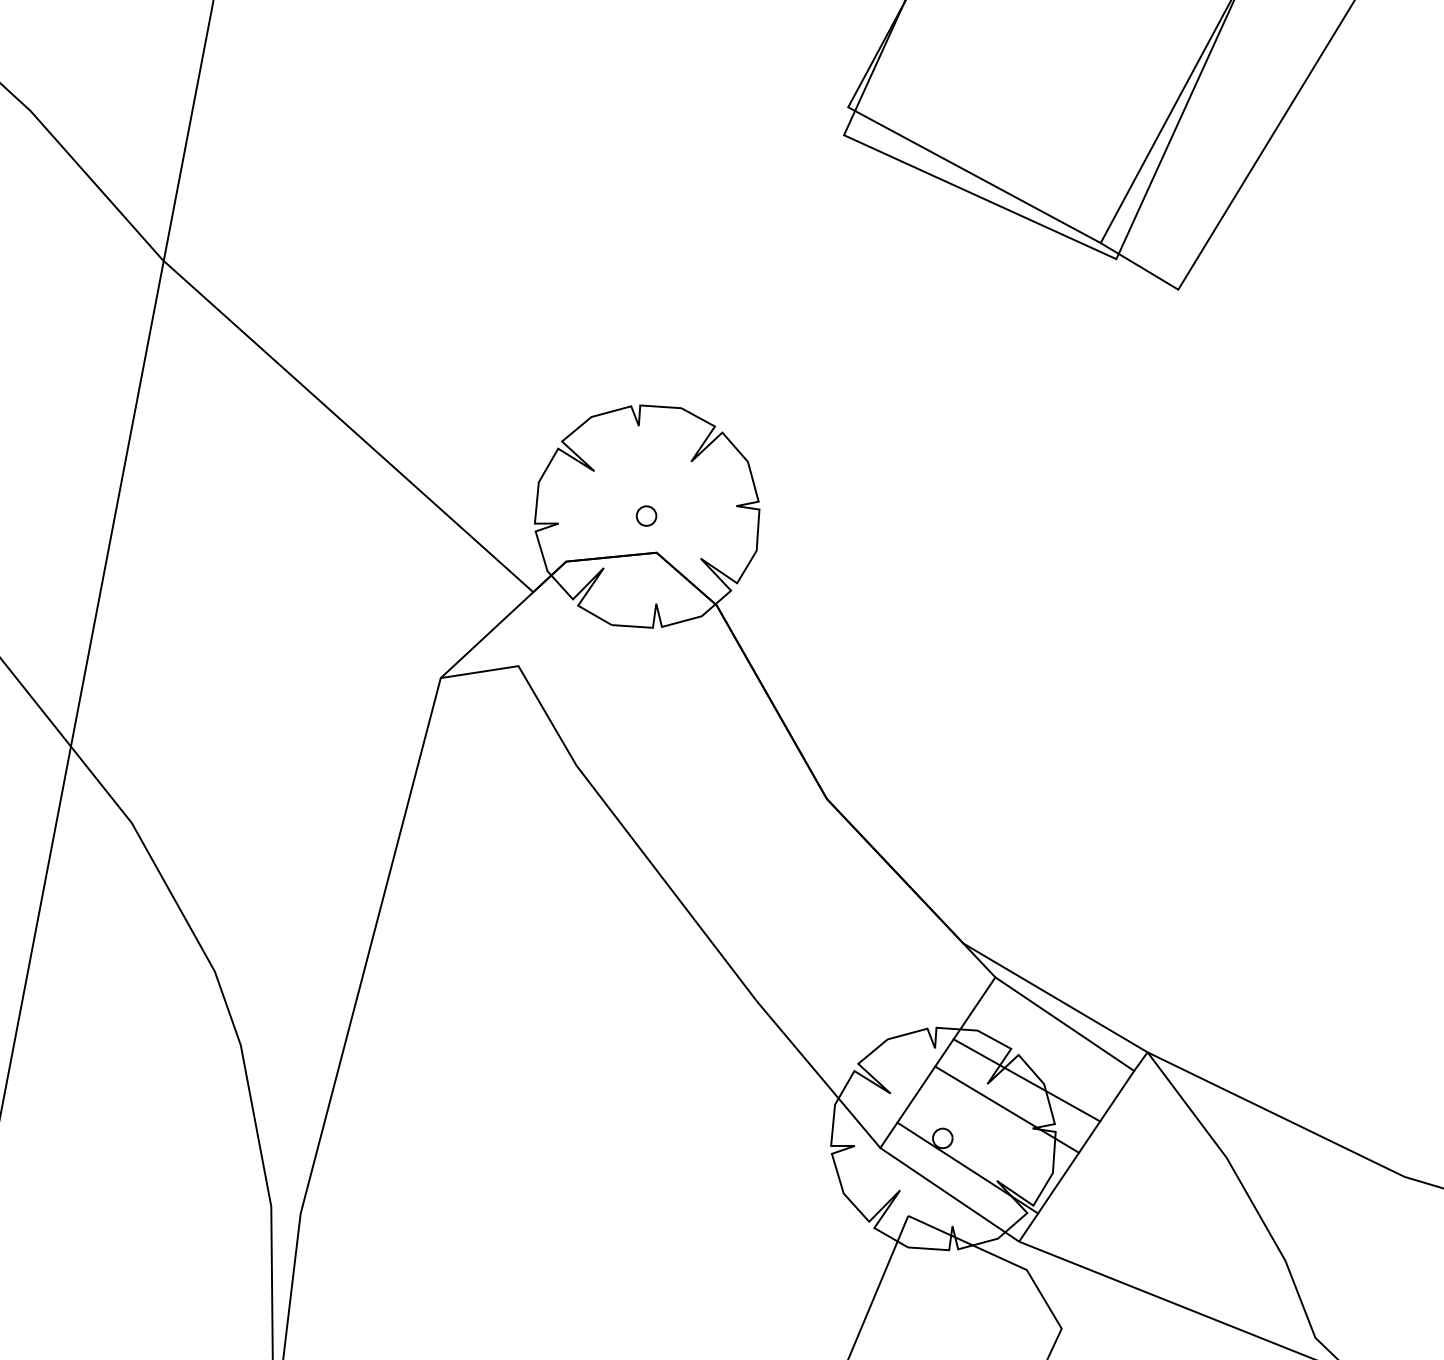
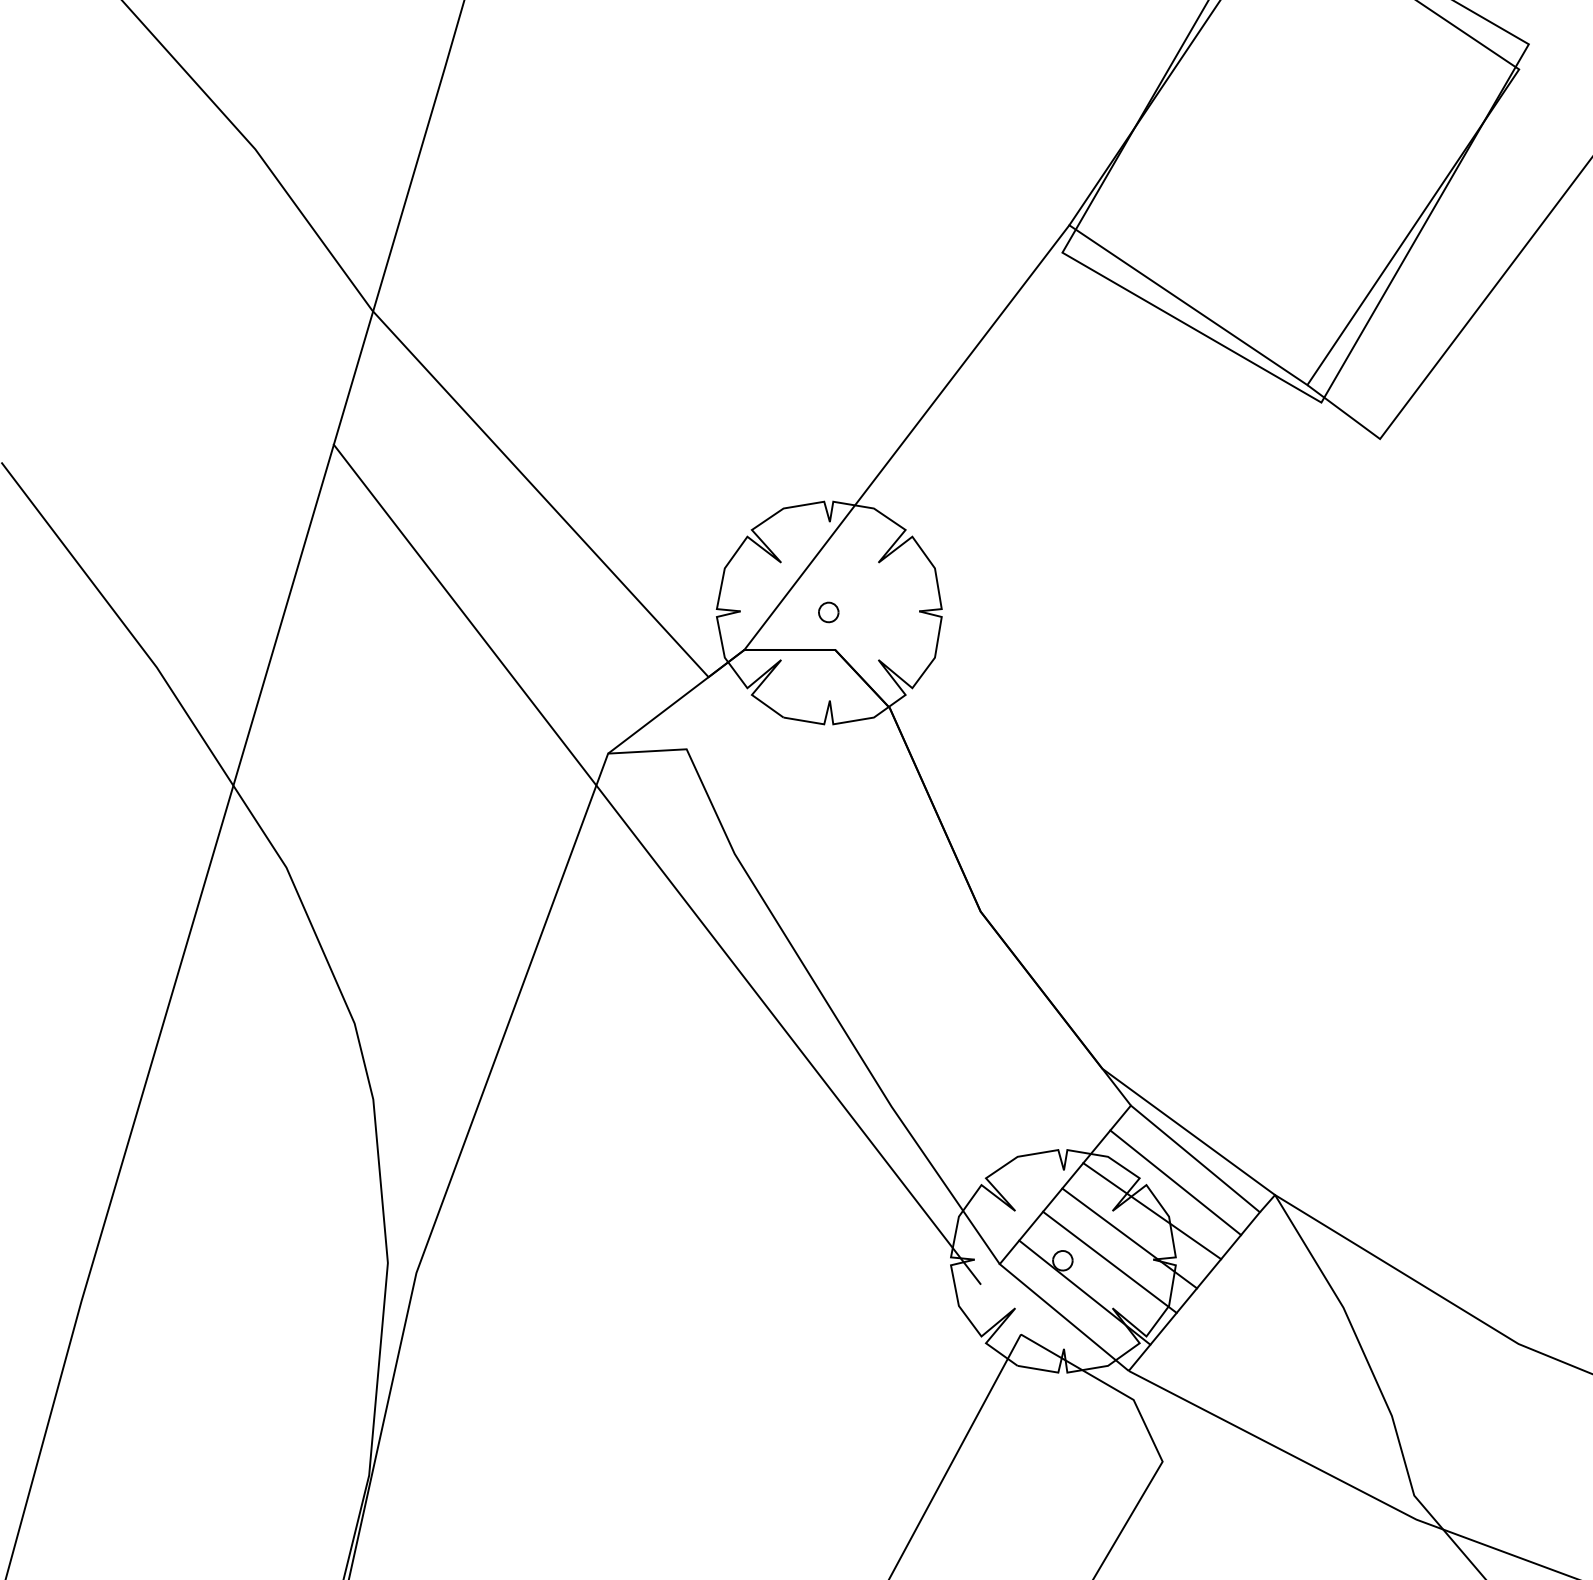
line: (706, 334) -> (906, 437), added
line: (499, 782) -> (656, 863), added
line: (1047, 1049) -> (1175, 1182), added
line: (989, 1134) -> (1109, 1261), added

